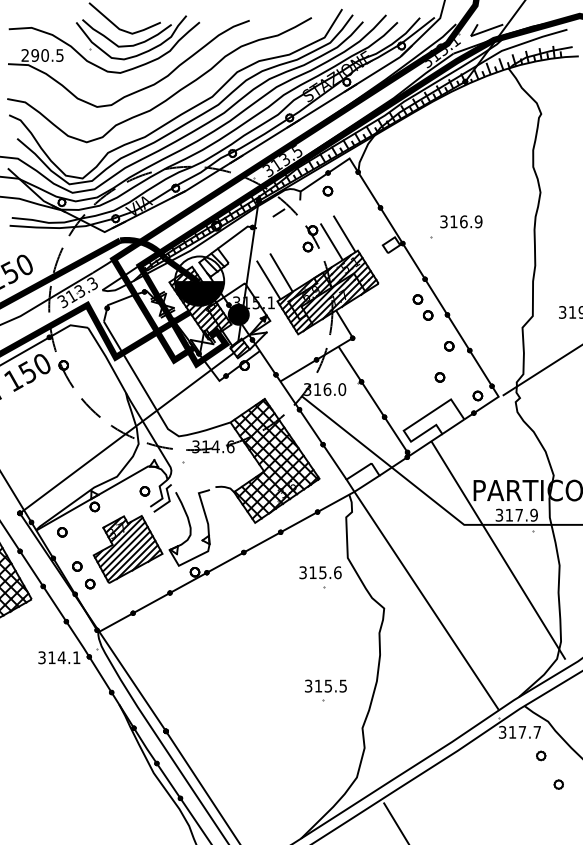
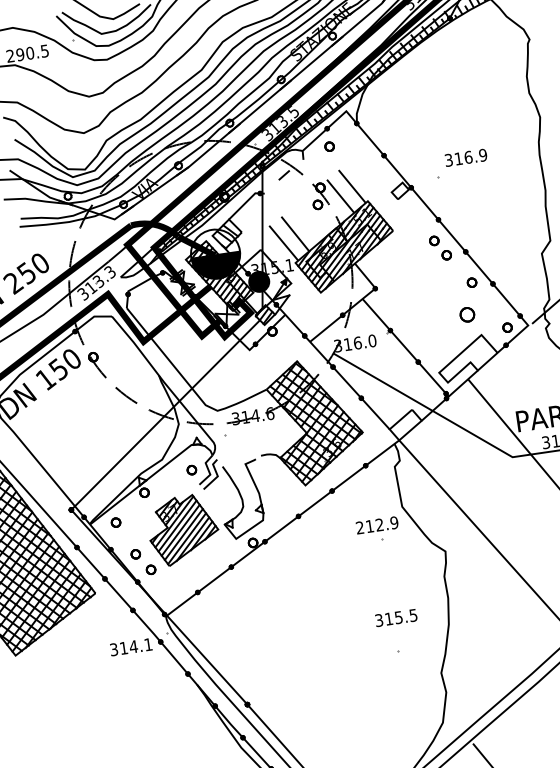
part: (439, 377) -> (466, 314), size x1.6
text: (320, 572) -> (377, 525), 315.6 -> 212.9
text: (325, 685) -> (395, 617), moved

